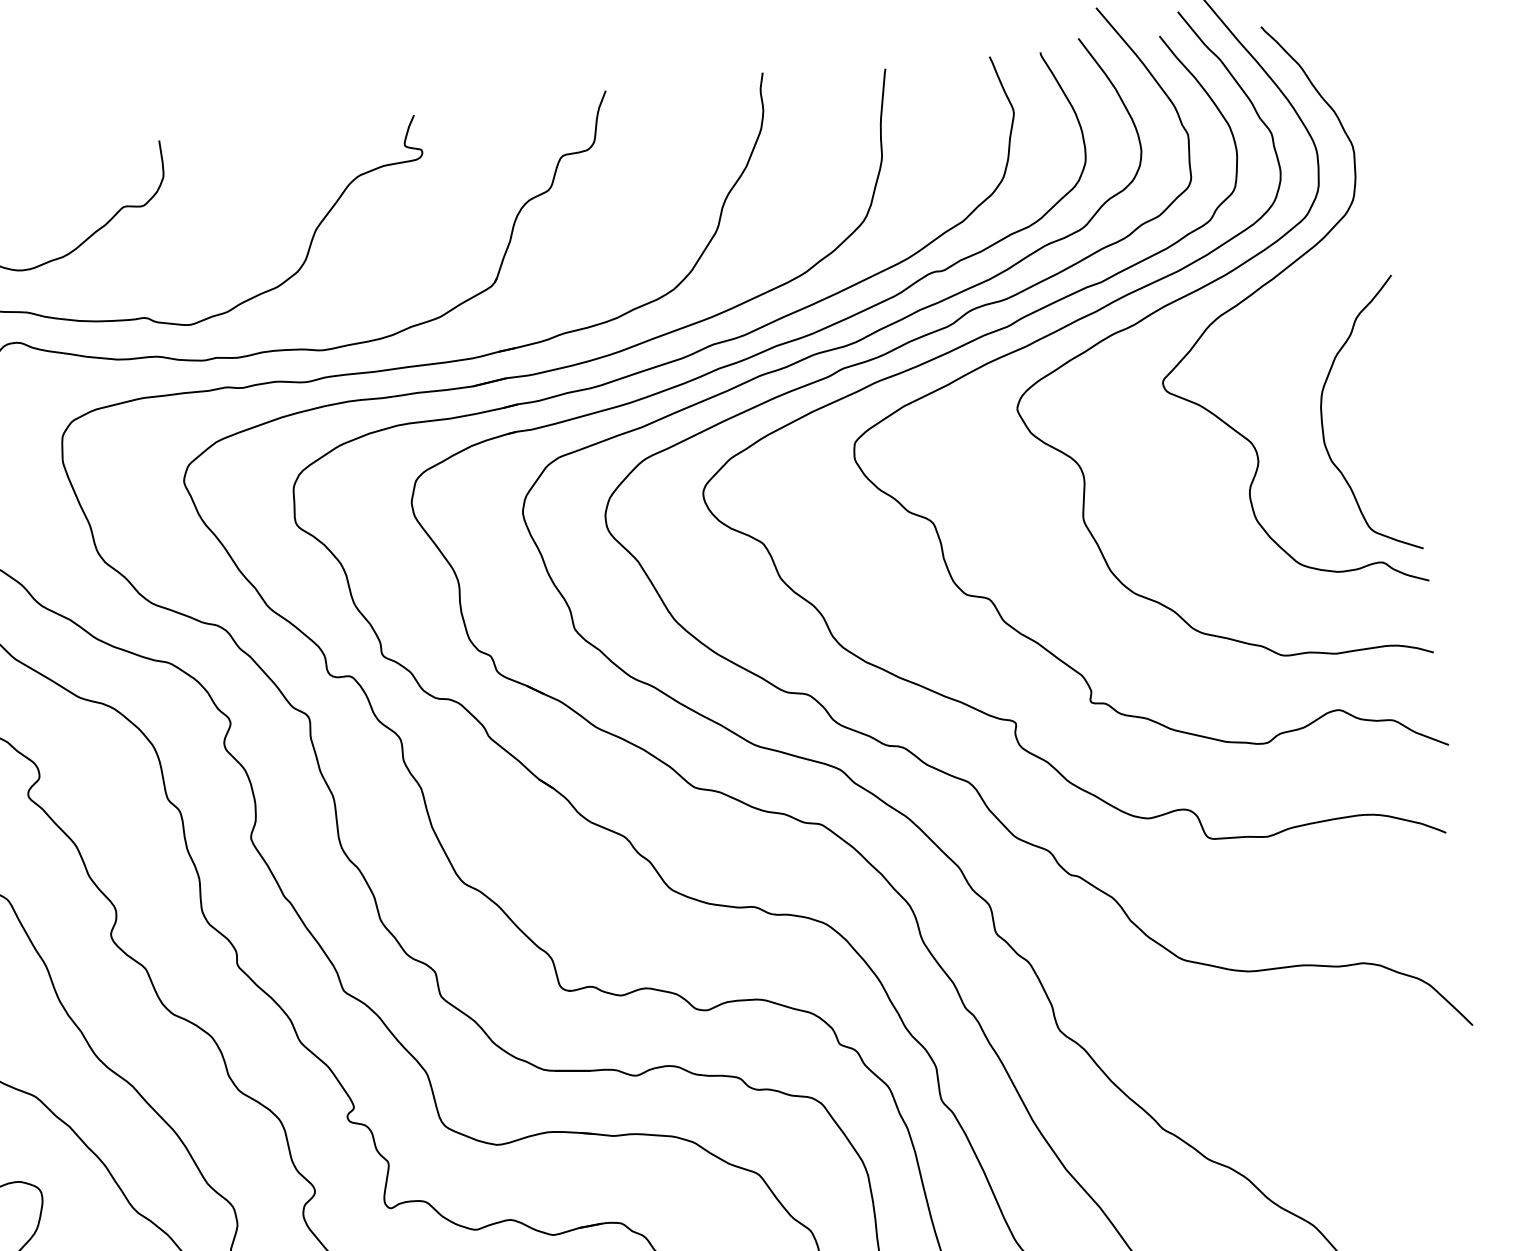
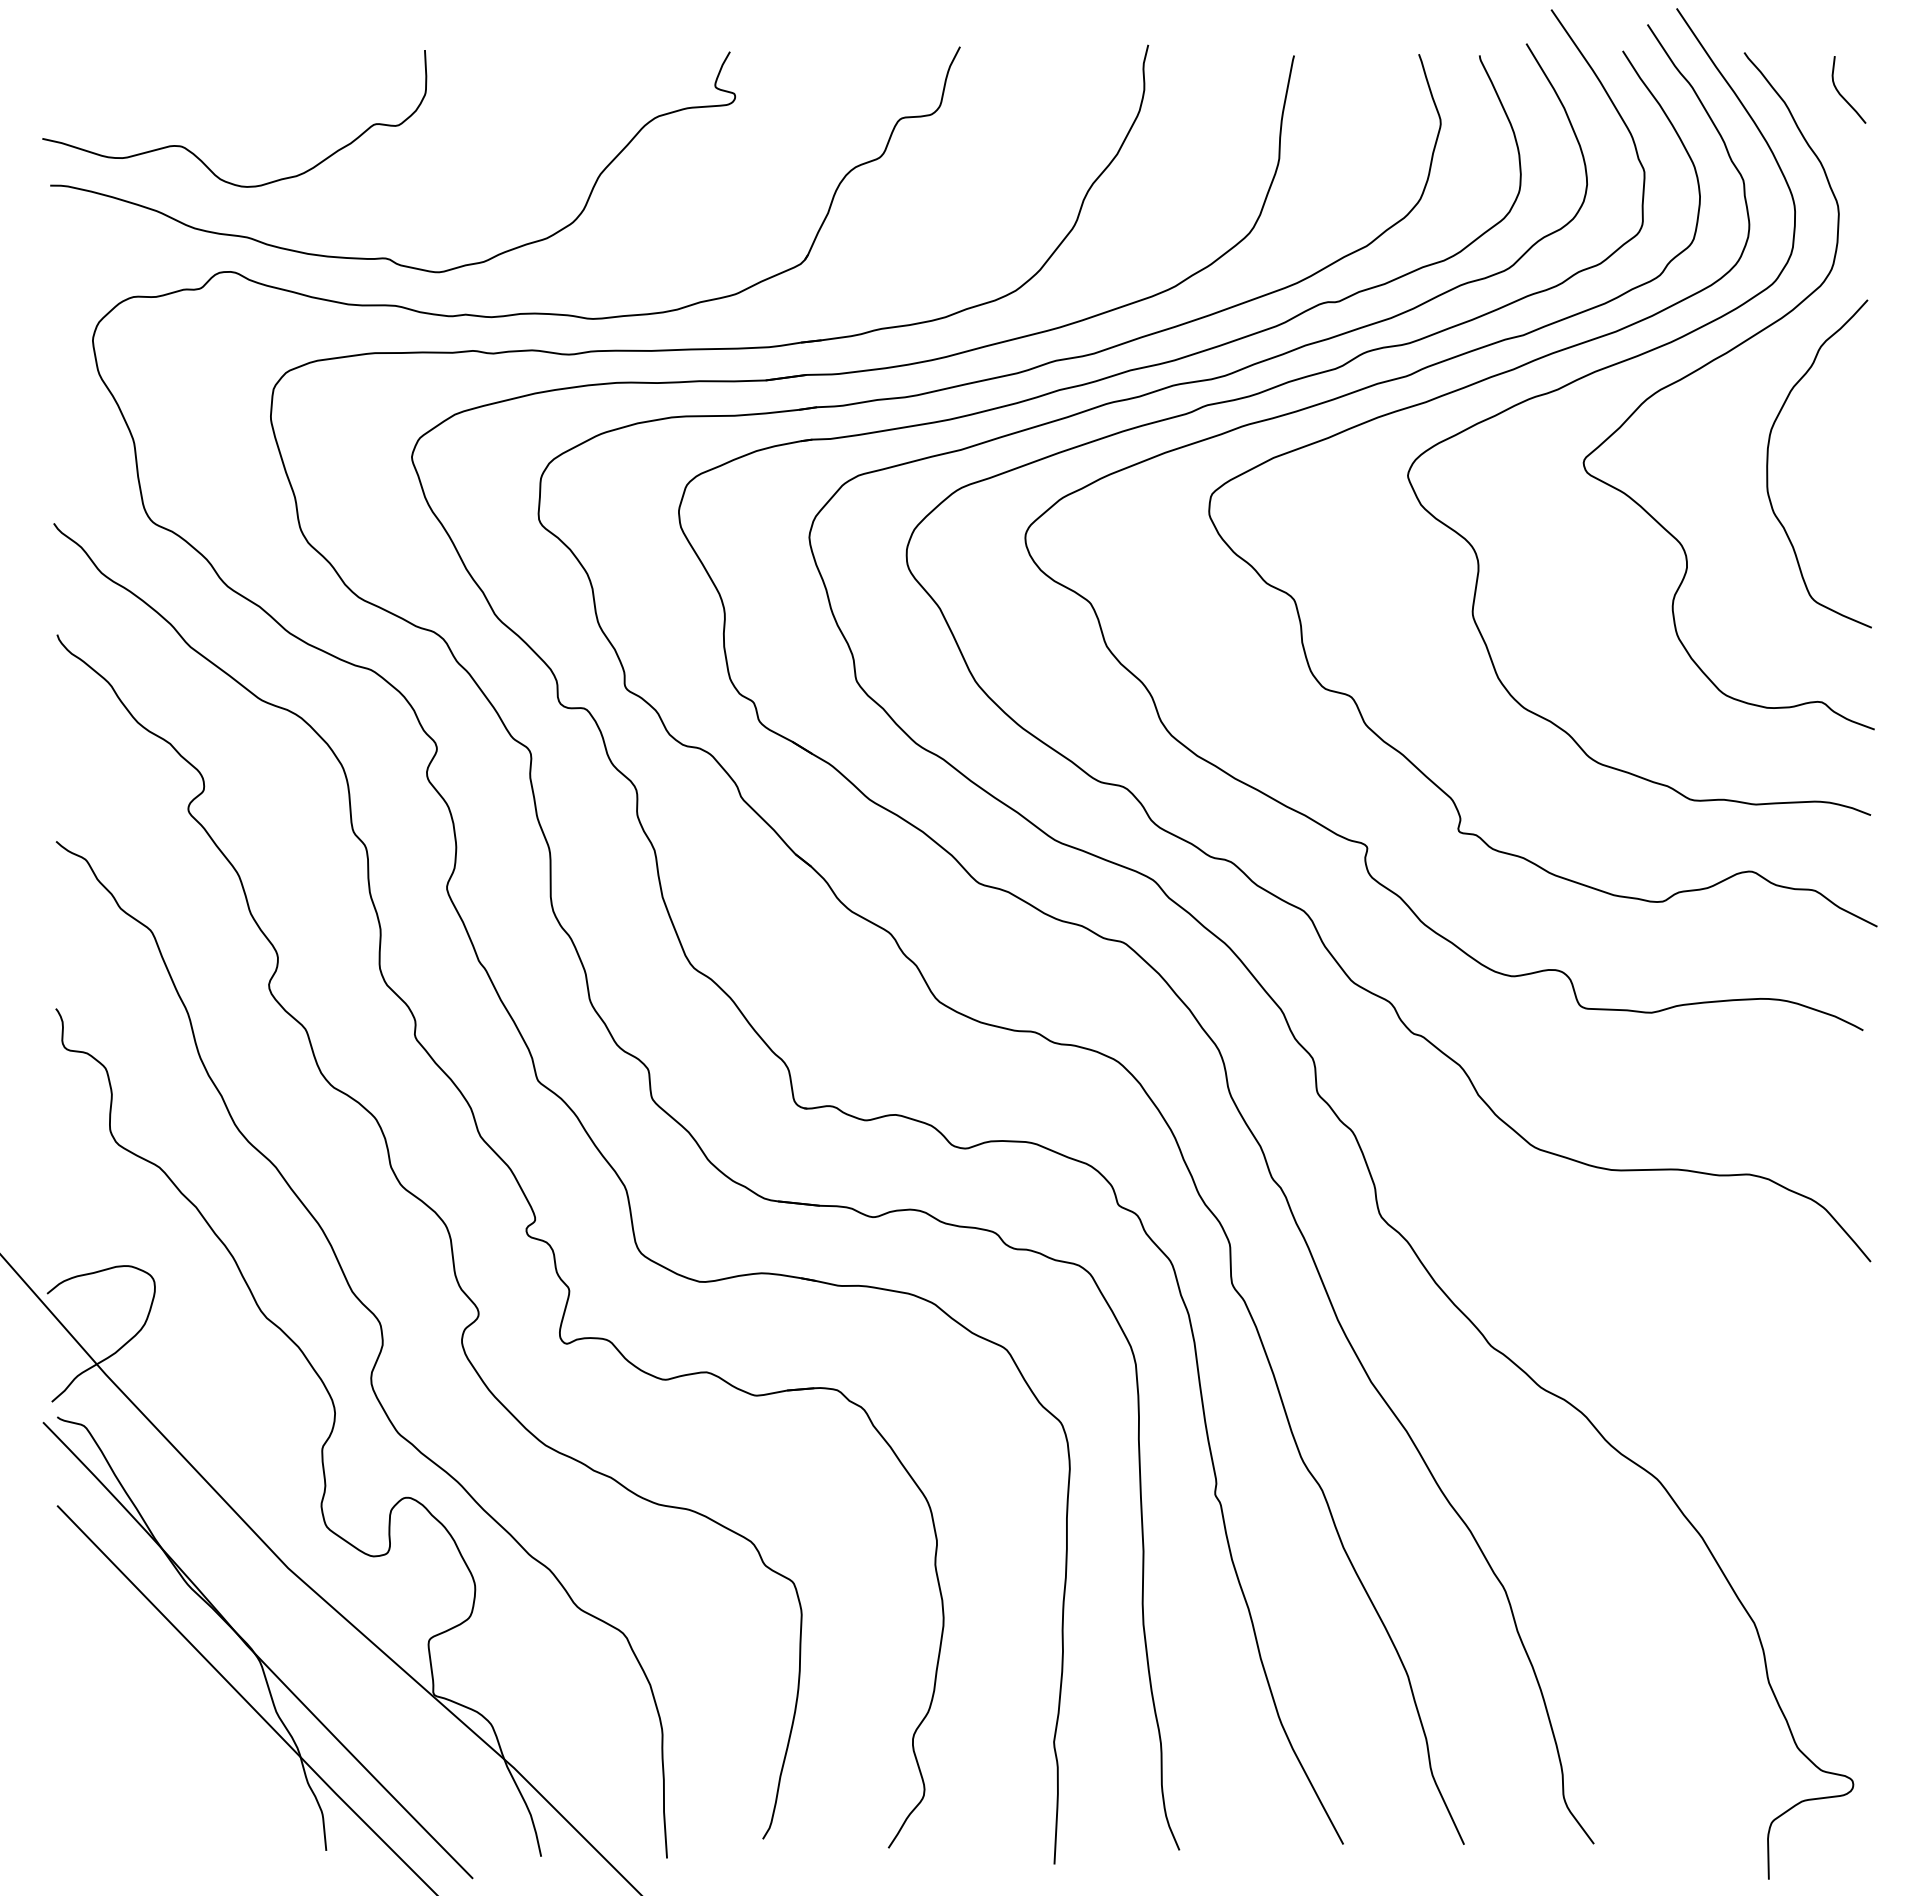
curve: (1346, 54) -> (1842, 95), added
curve: (1322, 420) -> (1768, 463), moved

